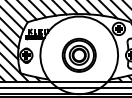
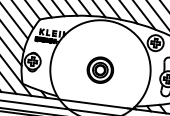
part: (78, 54) -> (99, 69), size x0.6

